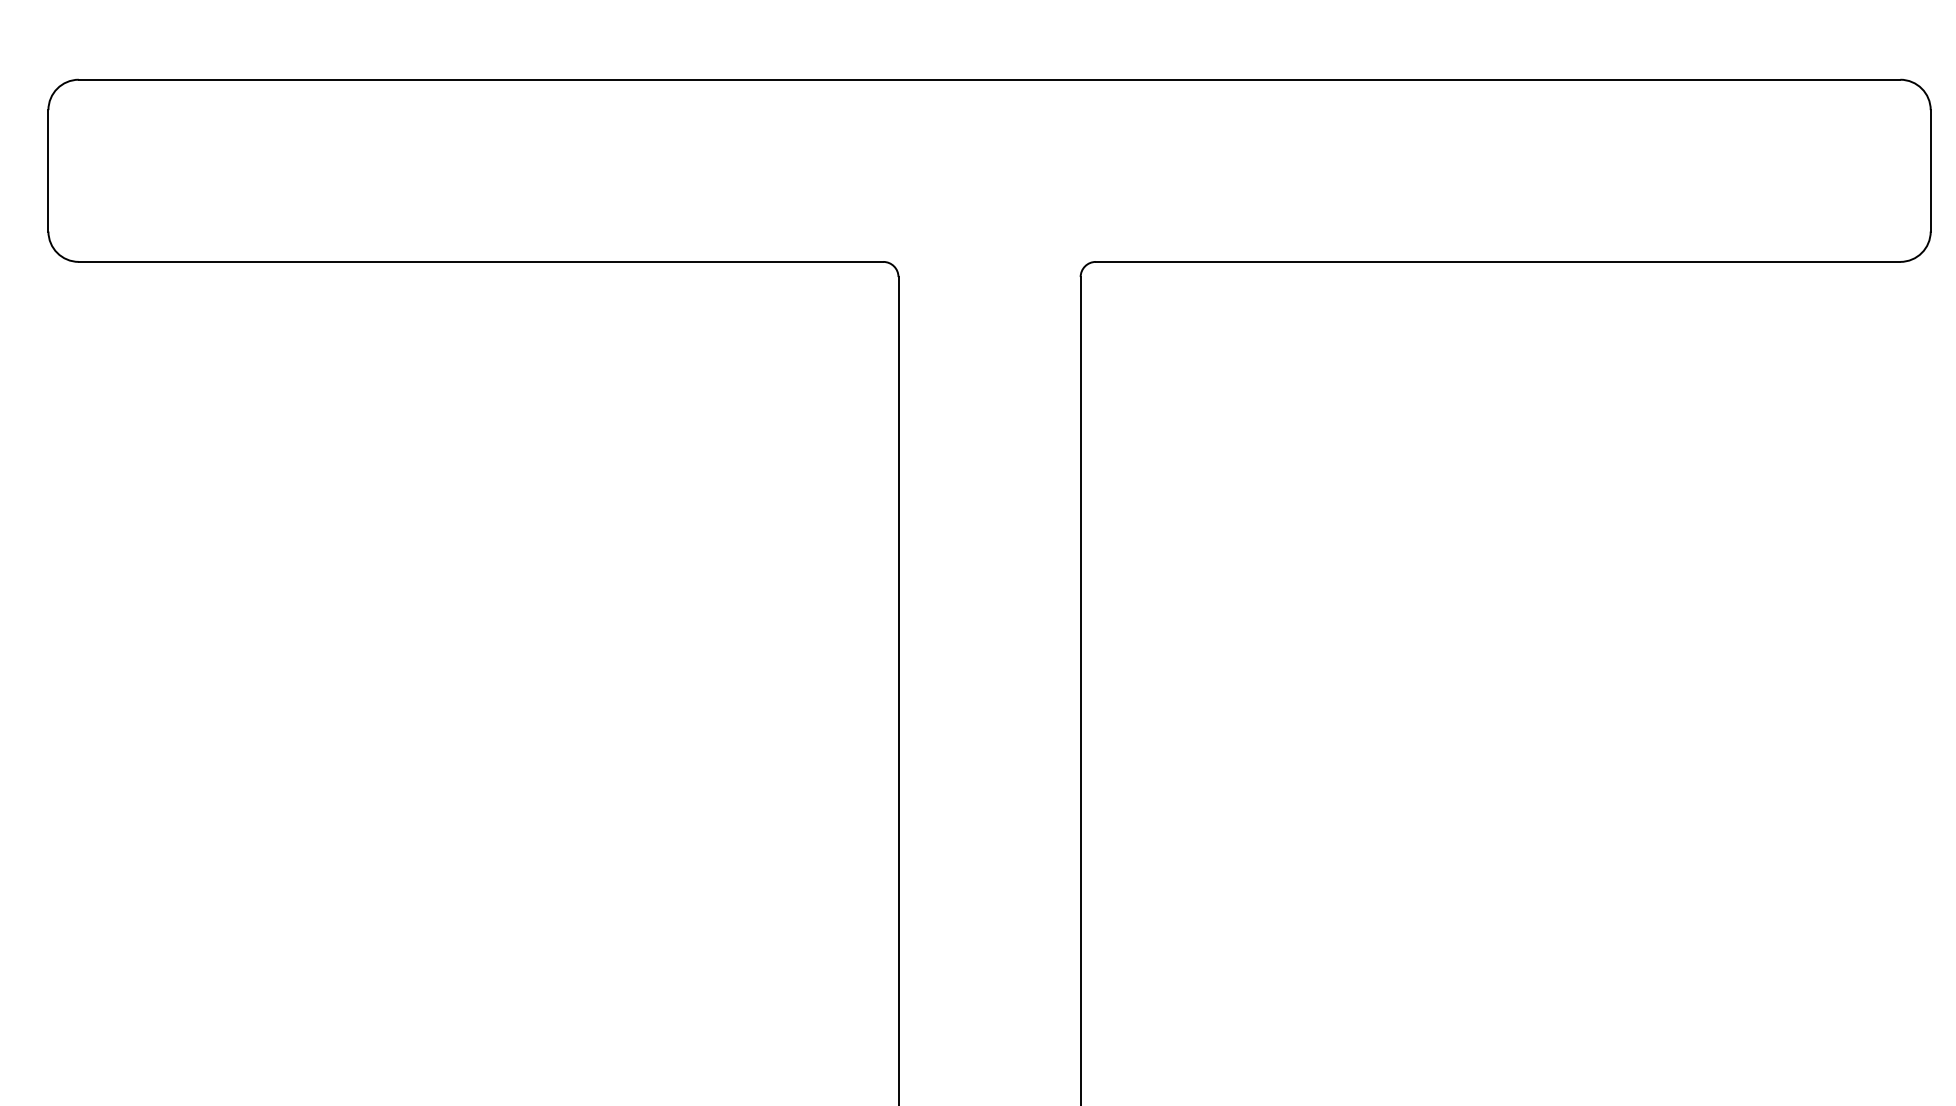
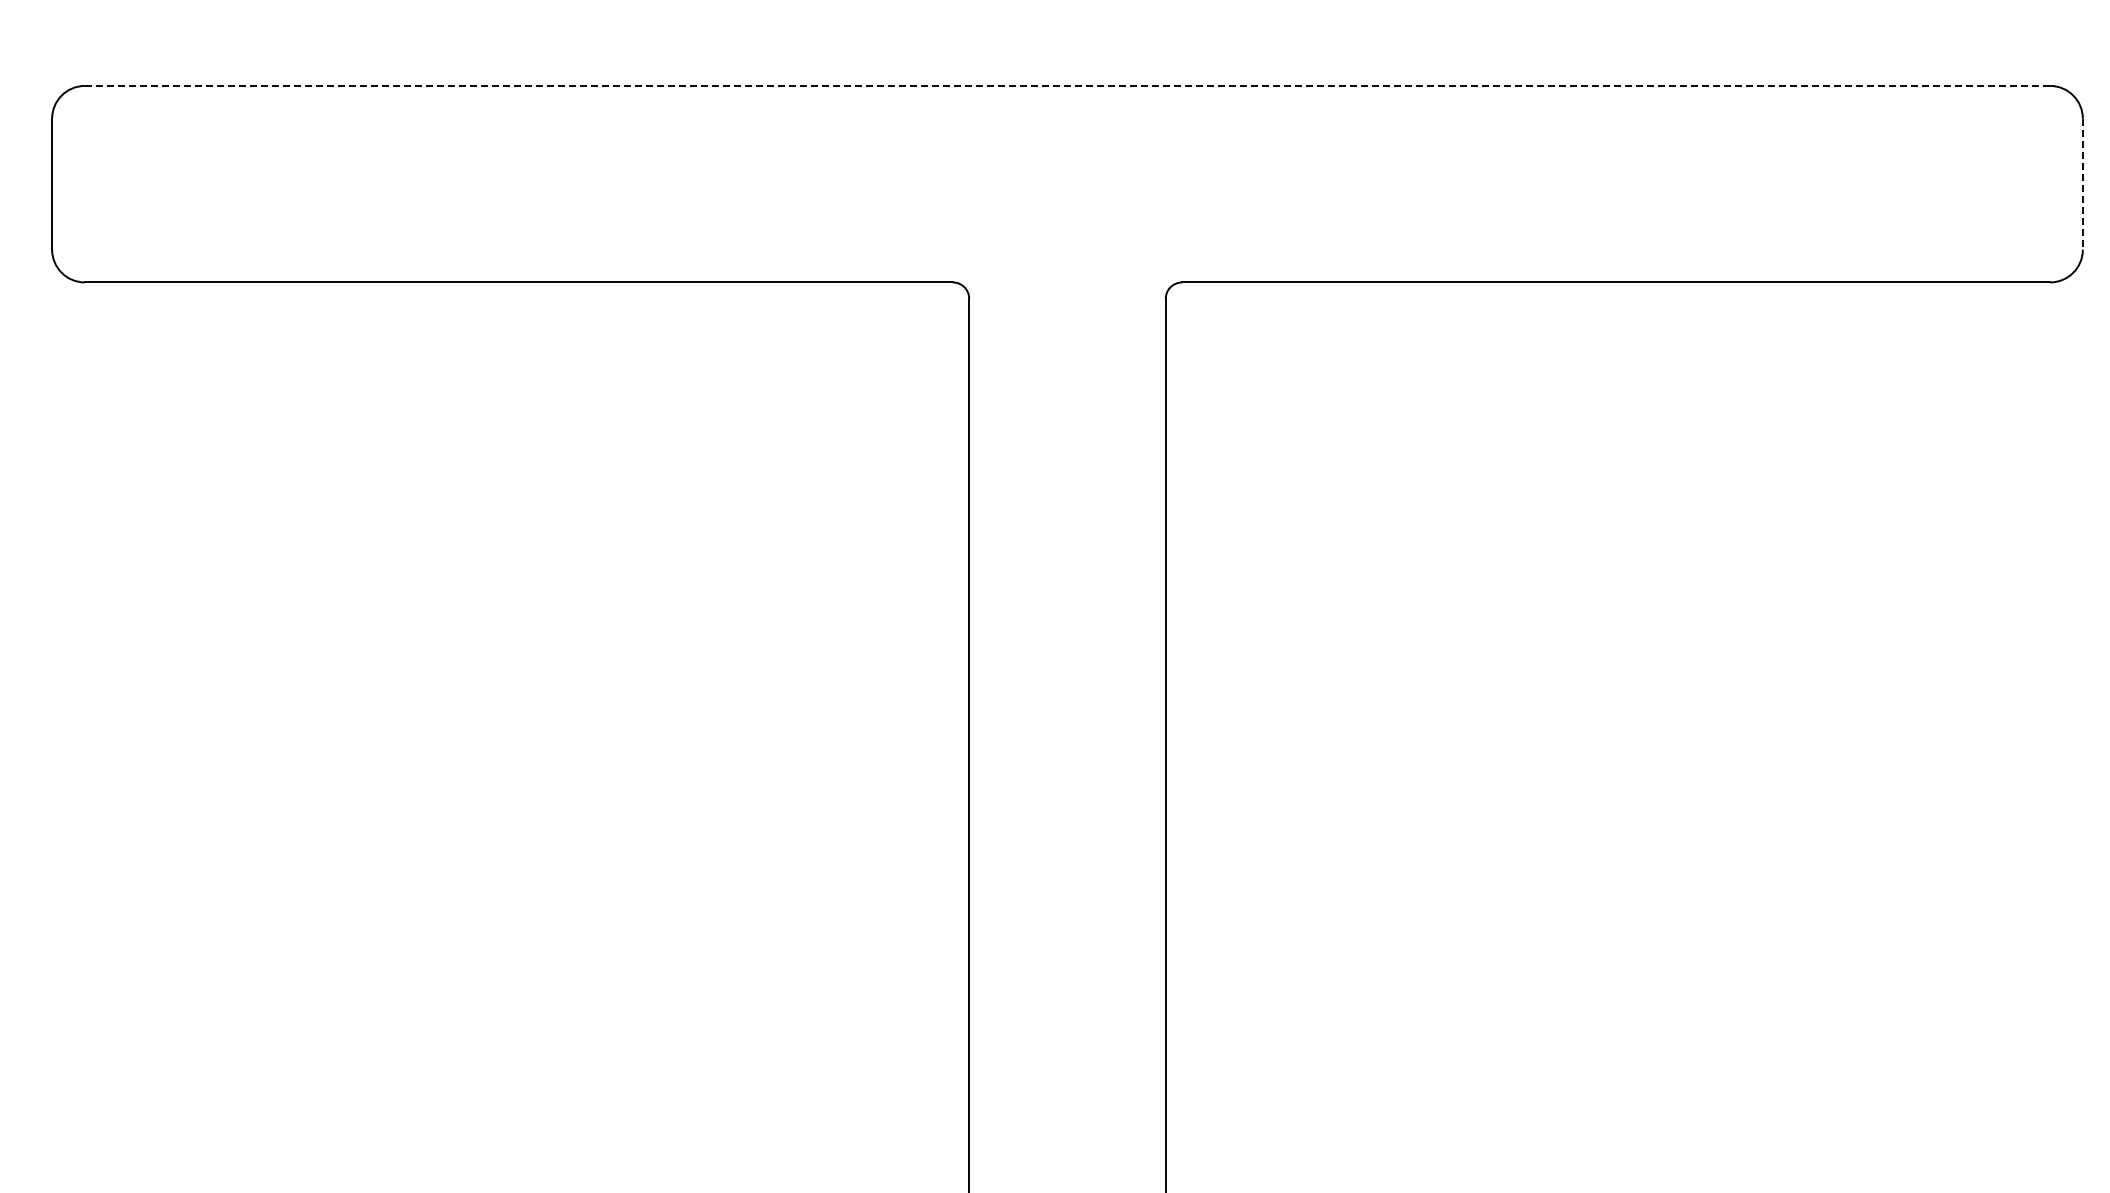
line: (989, 79) -> (1067, 85), solid -> dashed
line: (1930, 171) -> (2082, 184), solid -> dashed

